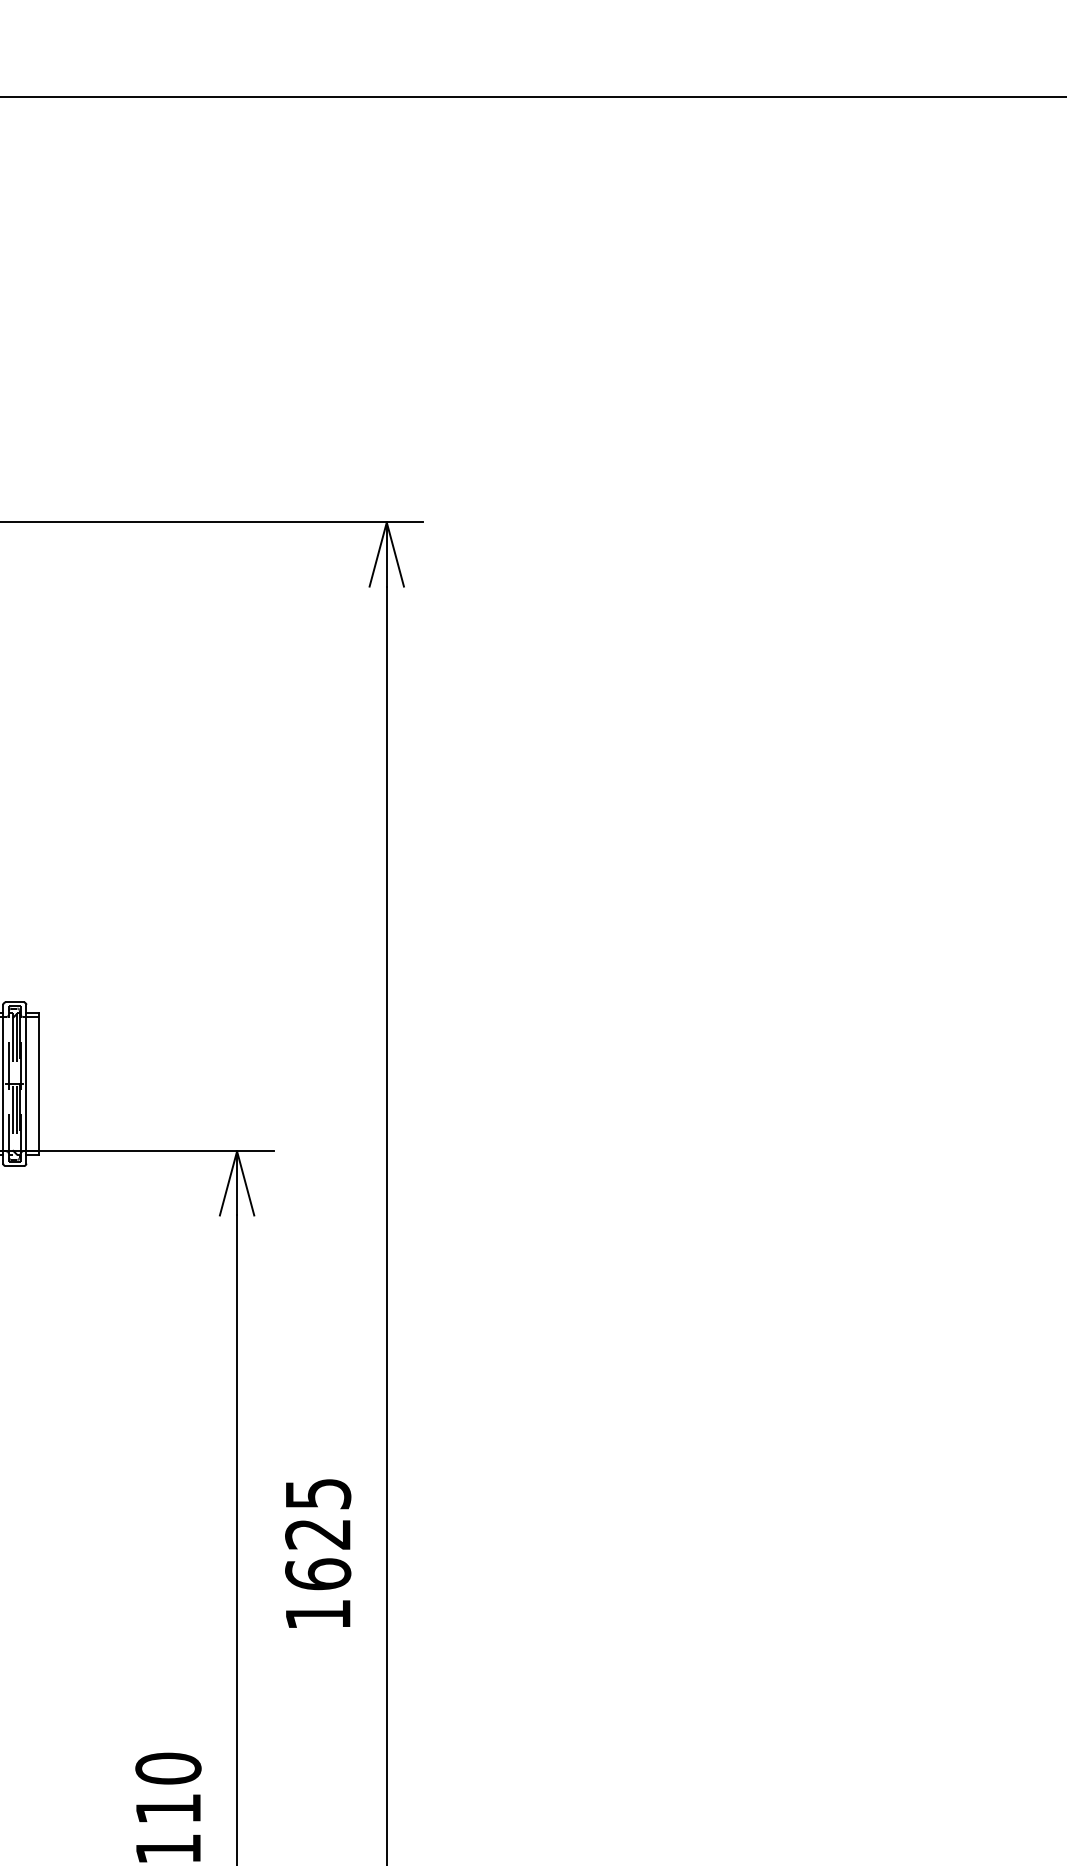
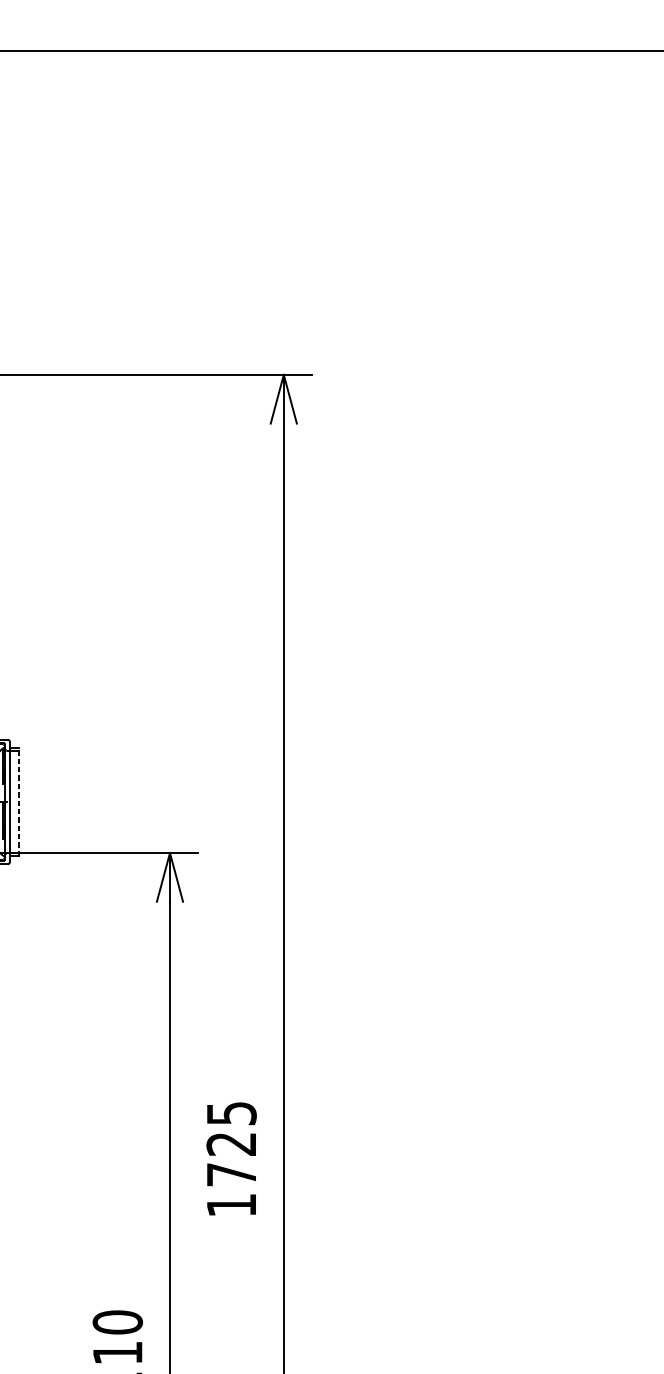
line: (38, 1083) -> (18, 801), solid -> dashed
text: (318, 1574) -> (231, 1174), 1625 -> 1725

